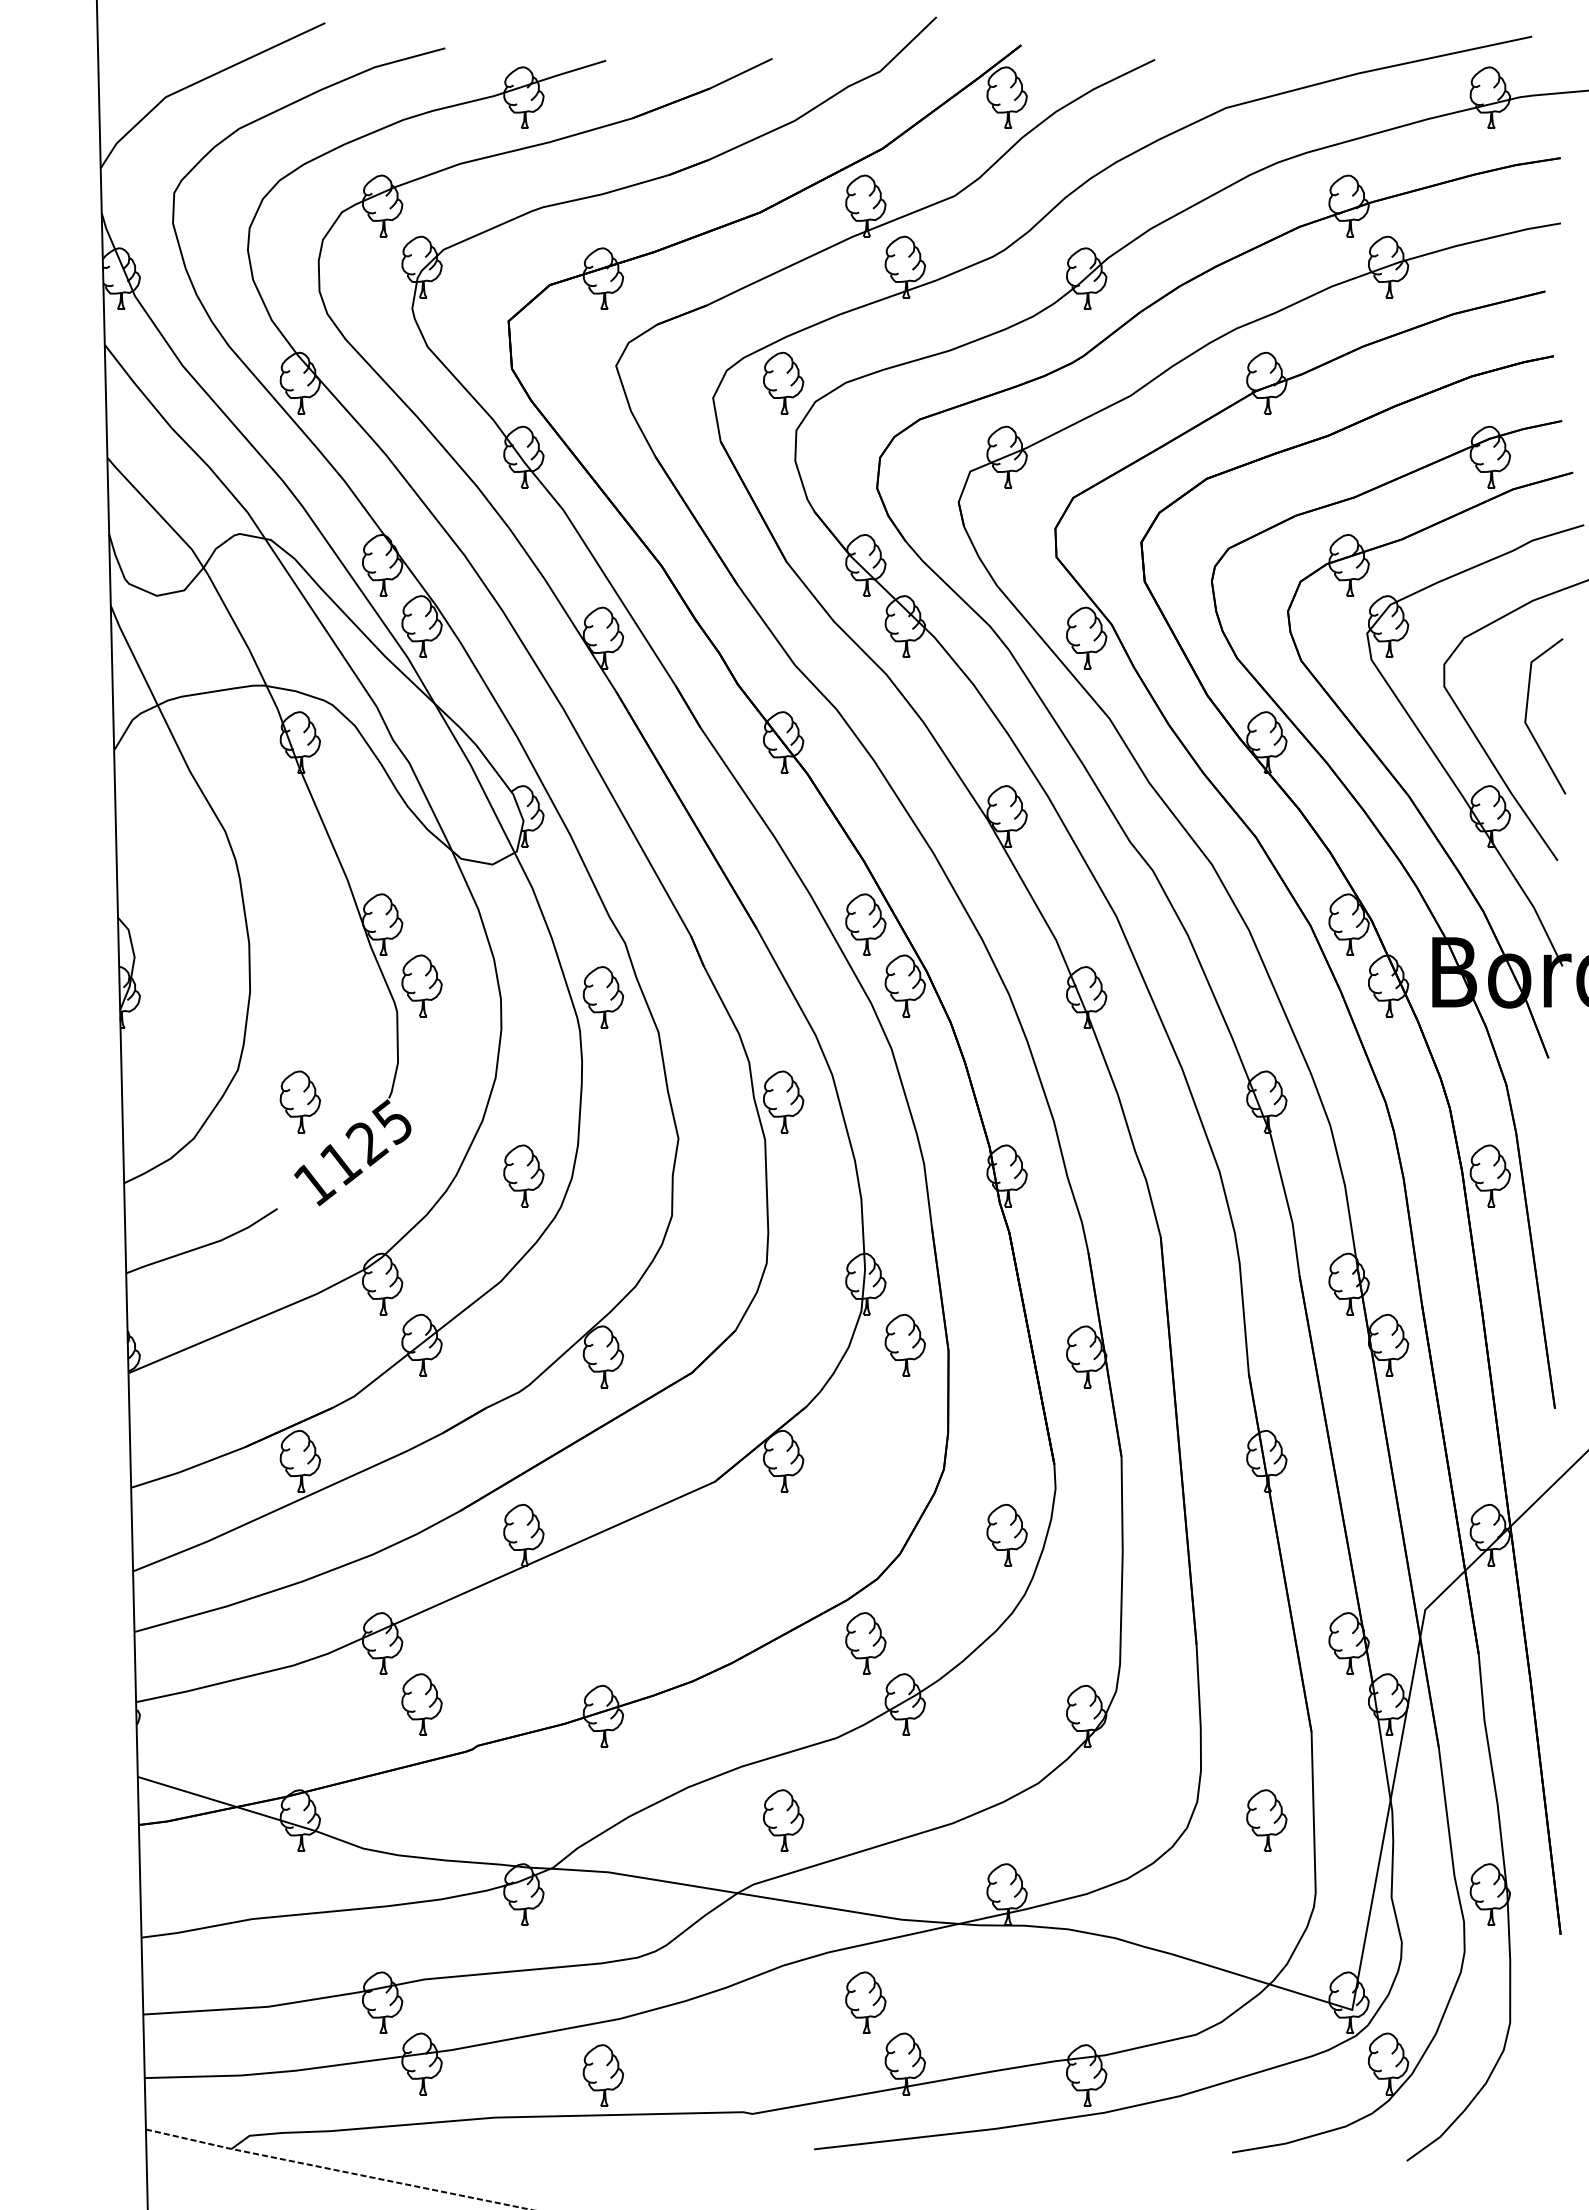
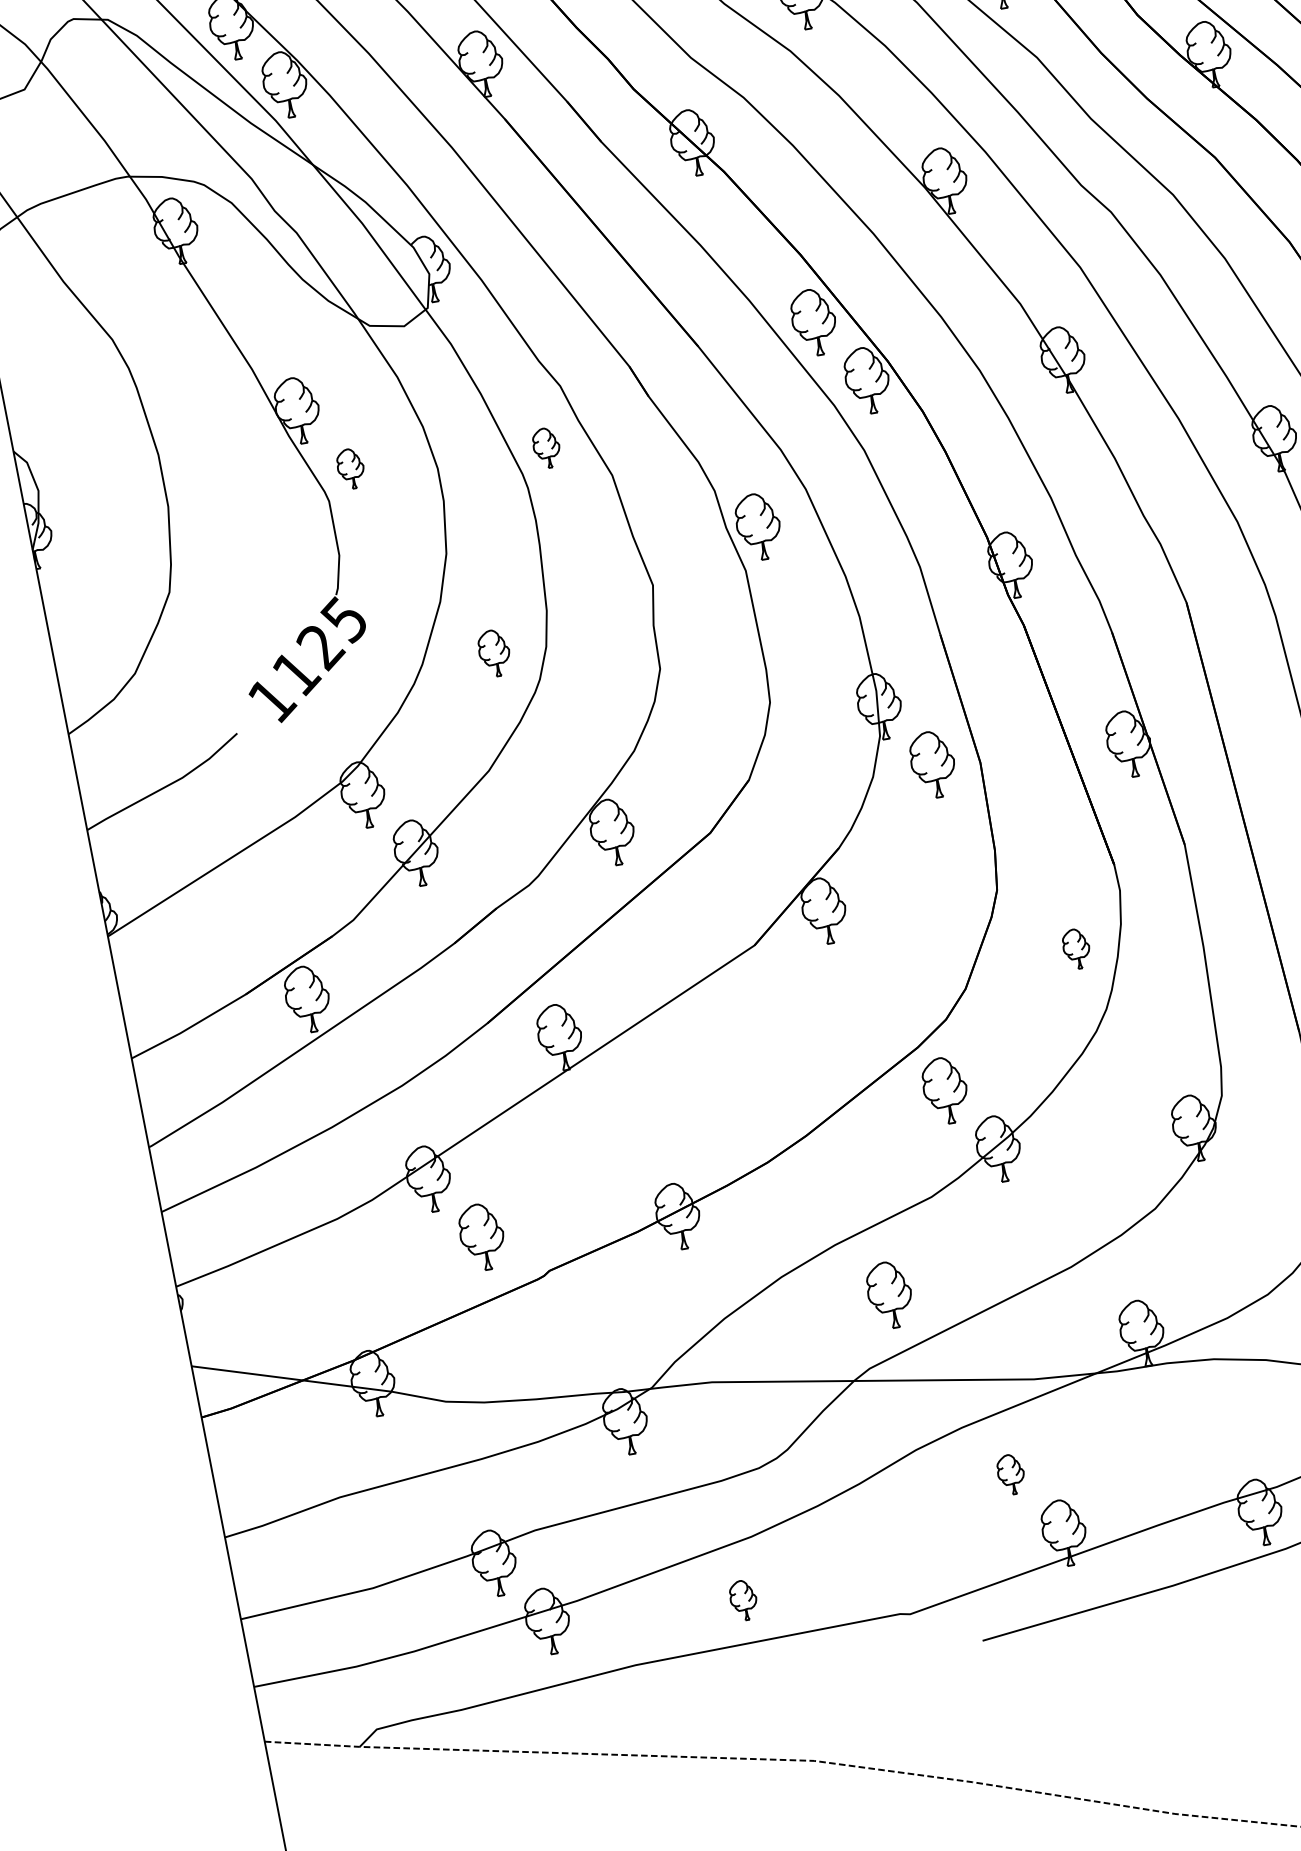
part: (421, 985) -> (350, 468), size x0.6
part: (602, 997) -> (545, 448), size x0.6
part: (299, 1101) -> (241, 614), removed
part: (523, 1175) -> (494, 652), size x0.7
part: (1006, 1534) -> (1075, 948), size x0.6
part: (865, 2002) -> (1010, 1474), size x0.6
part: (602, 2075) -> (742, 1600), size x0.6

